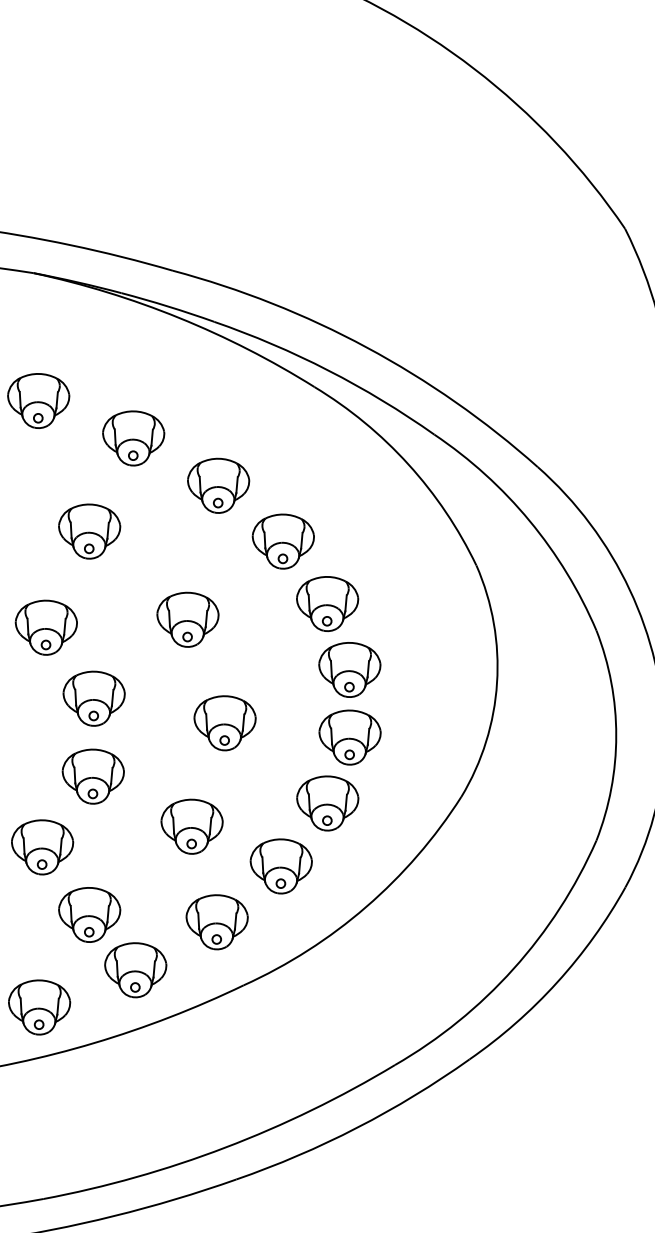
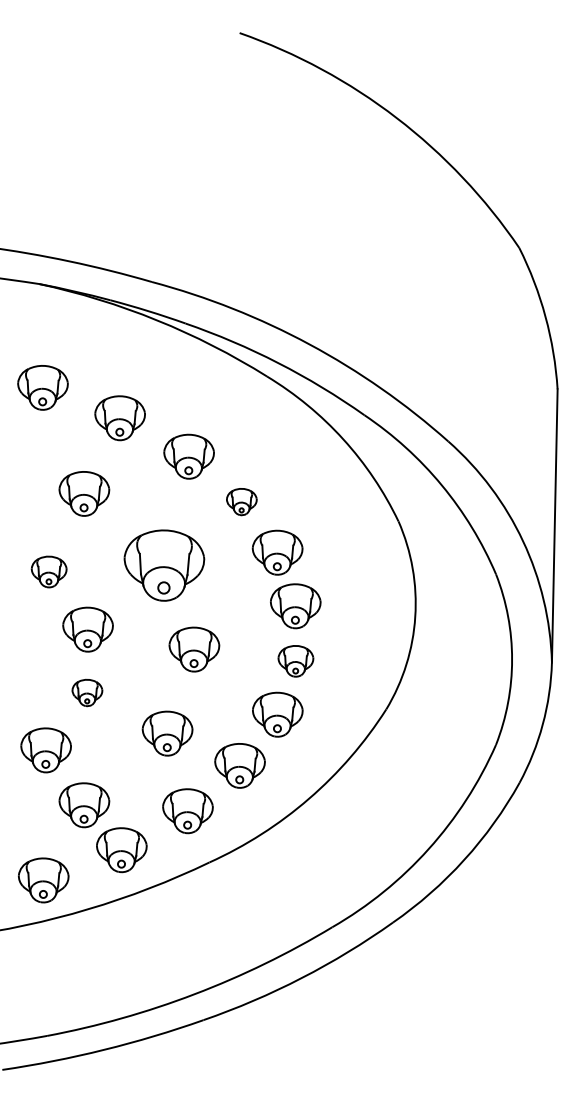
part: (283, 540) -> (241, 501), size x0.6
part: (187, 619) -> (163, 565), size x1.6
part: (45, 627) -> (48, 571), size x0.7
part: (349, 737) -> (295, 661), size x0.7
part: (93, 776) -> (87, 692), size x0.6

